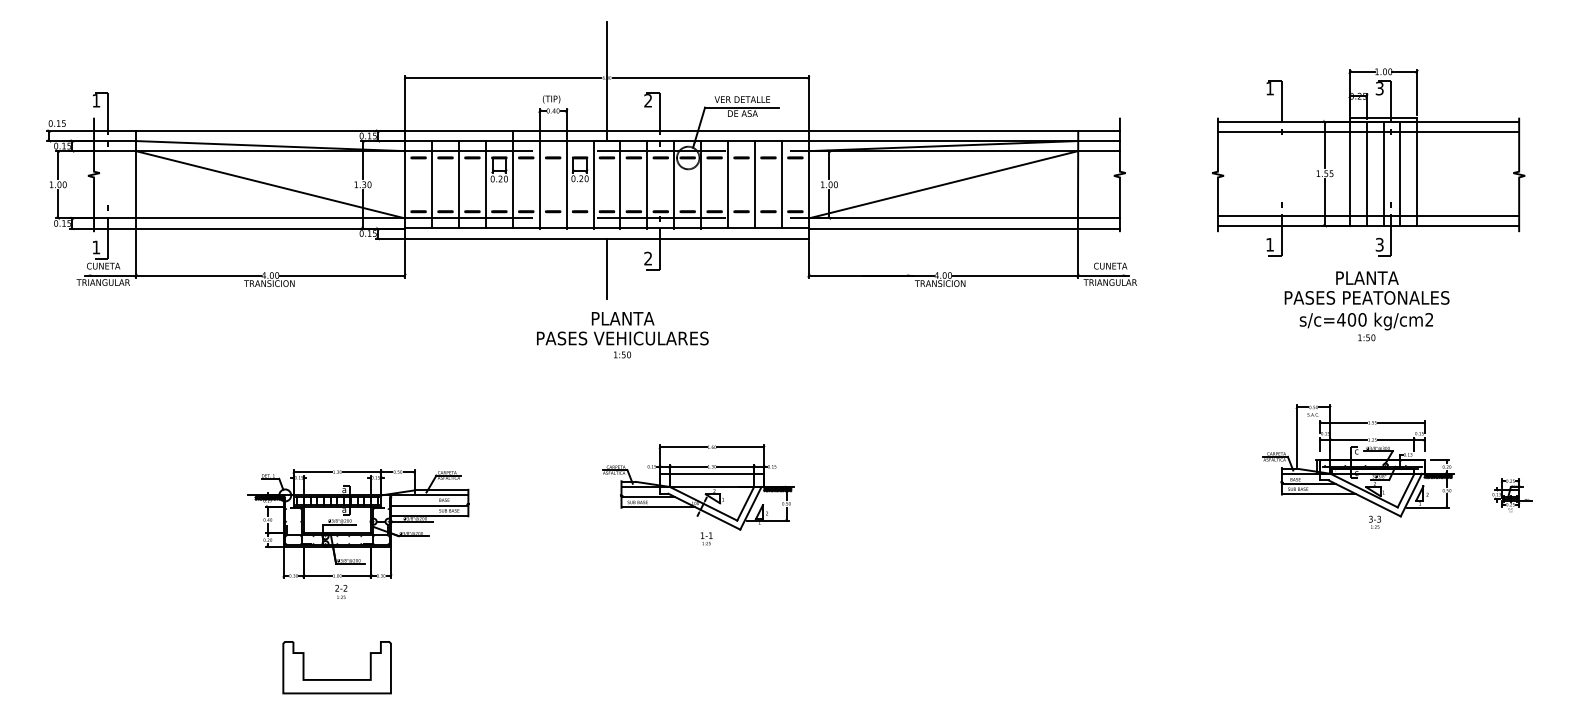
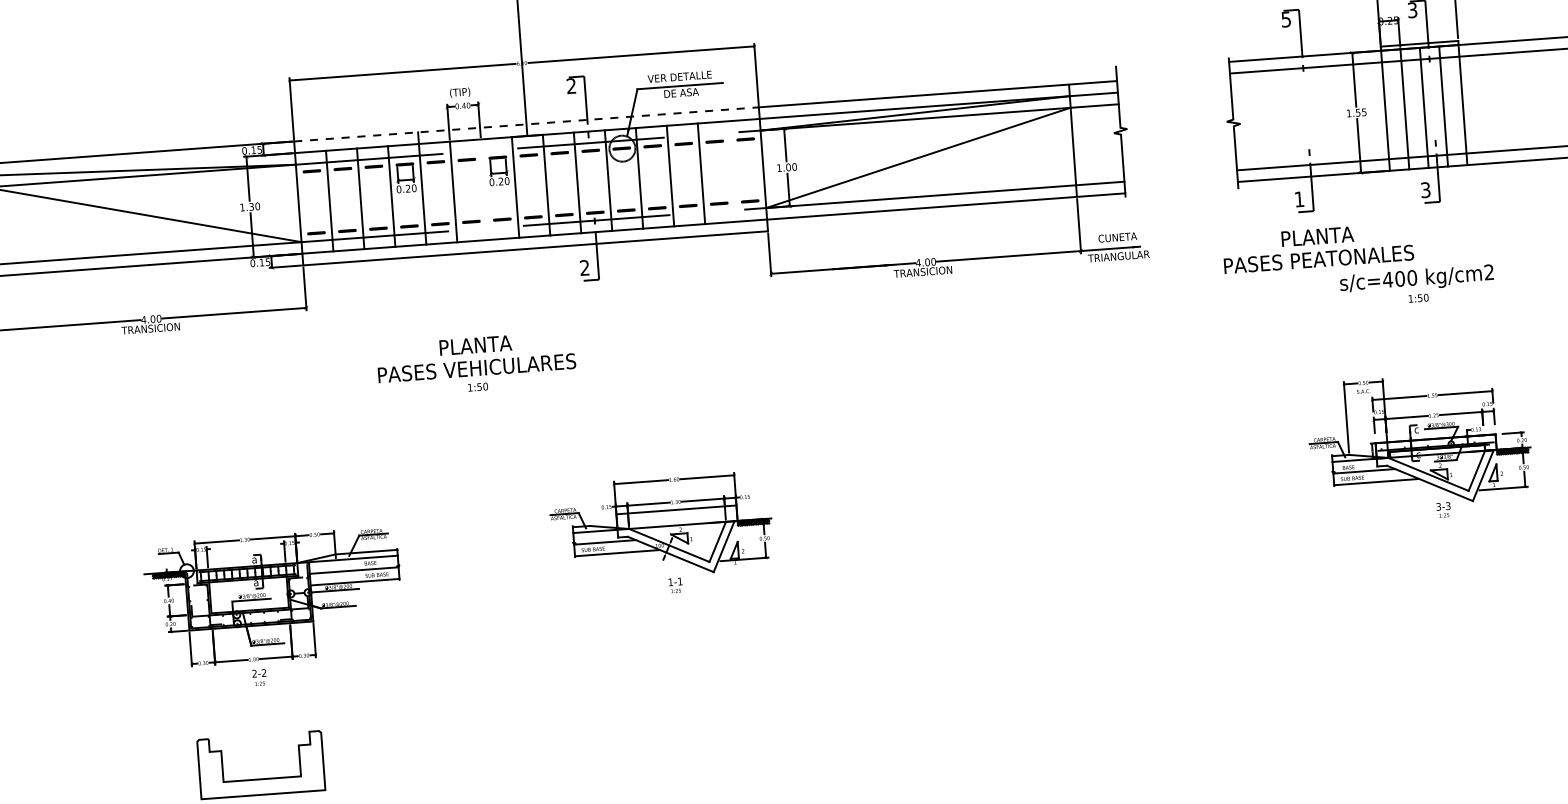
text: (1269, 88) -> (1285, 19), 1 -> 5
line: (606, 130) -> (525, 123), solid -> dashed
line: (566, 184) -> (484, 189), removed
line: (781, 184) -> (731, 171), removed
line: (606, 268) -> (537, 282), removed
text: (1366, 287) -> (1317, 247), moved
text: (622, 335) -> (476, 364), moved

